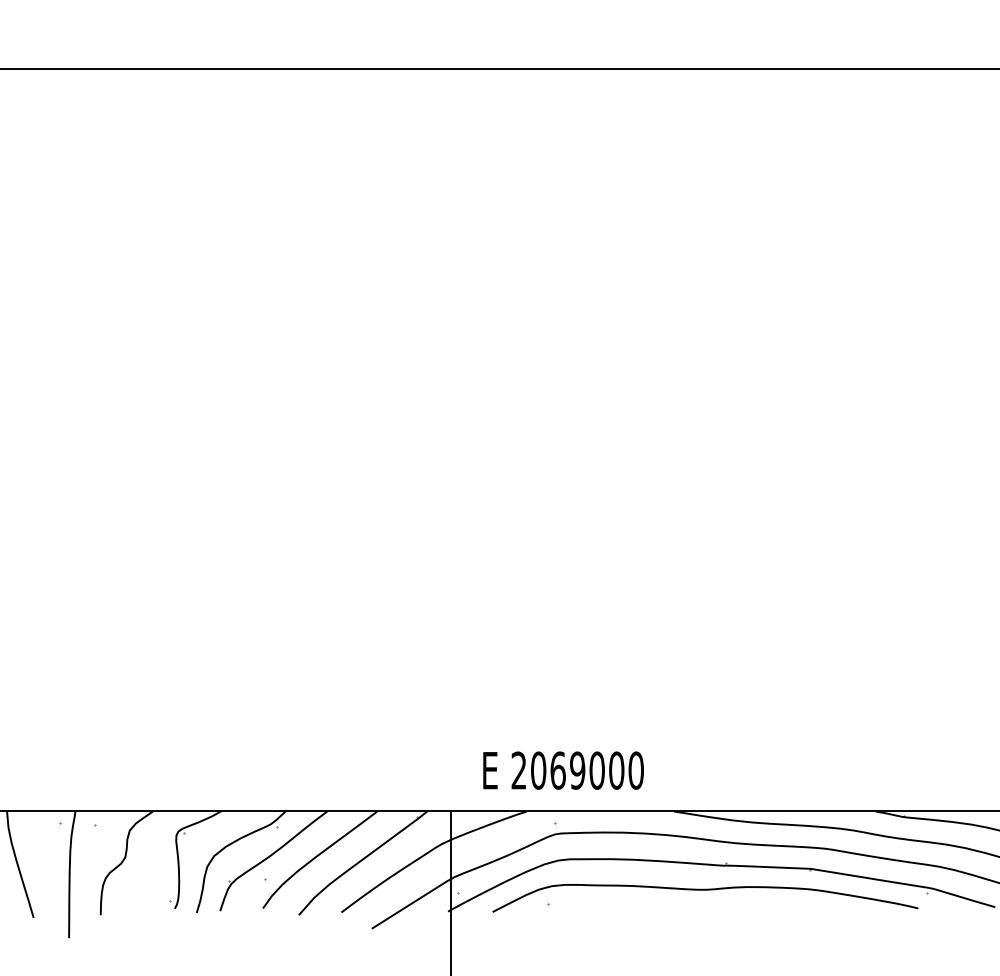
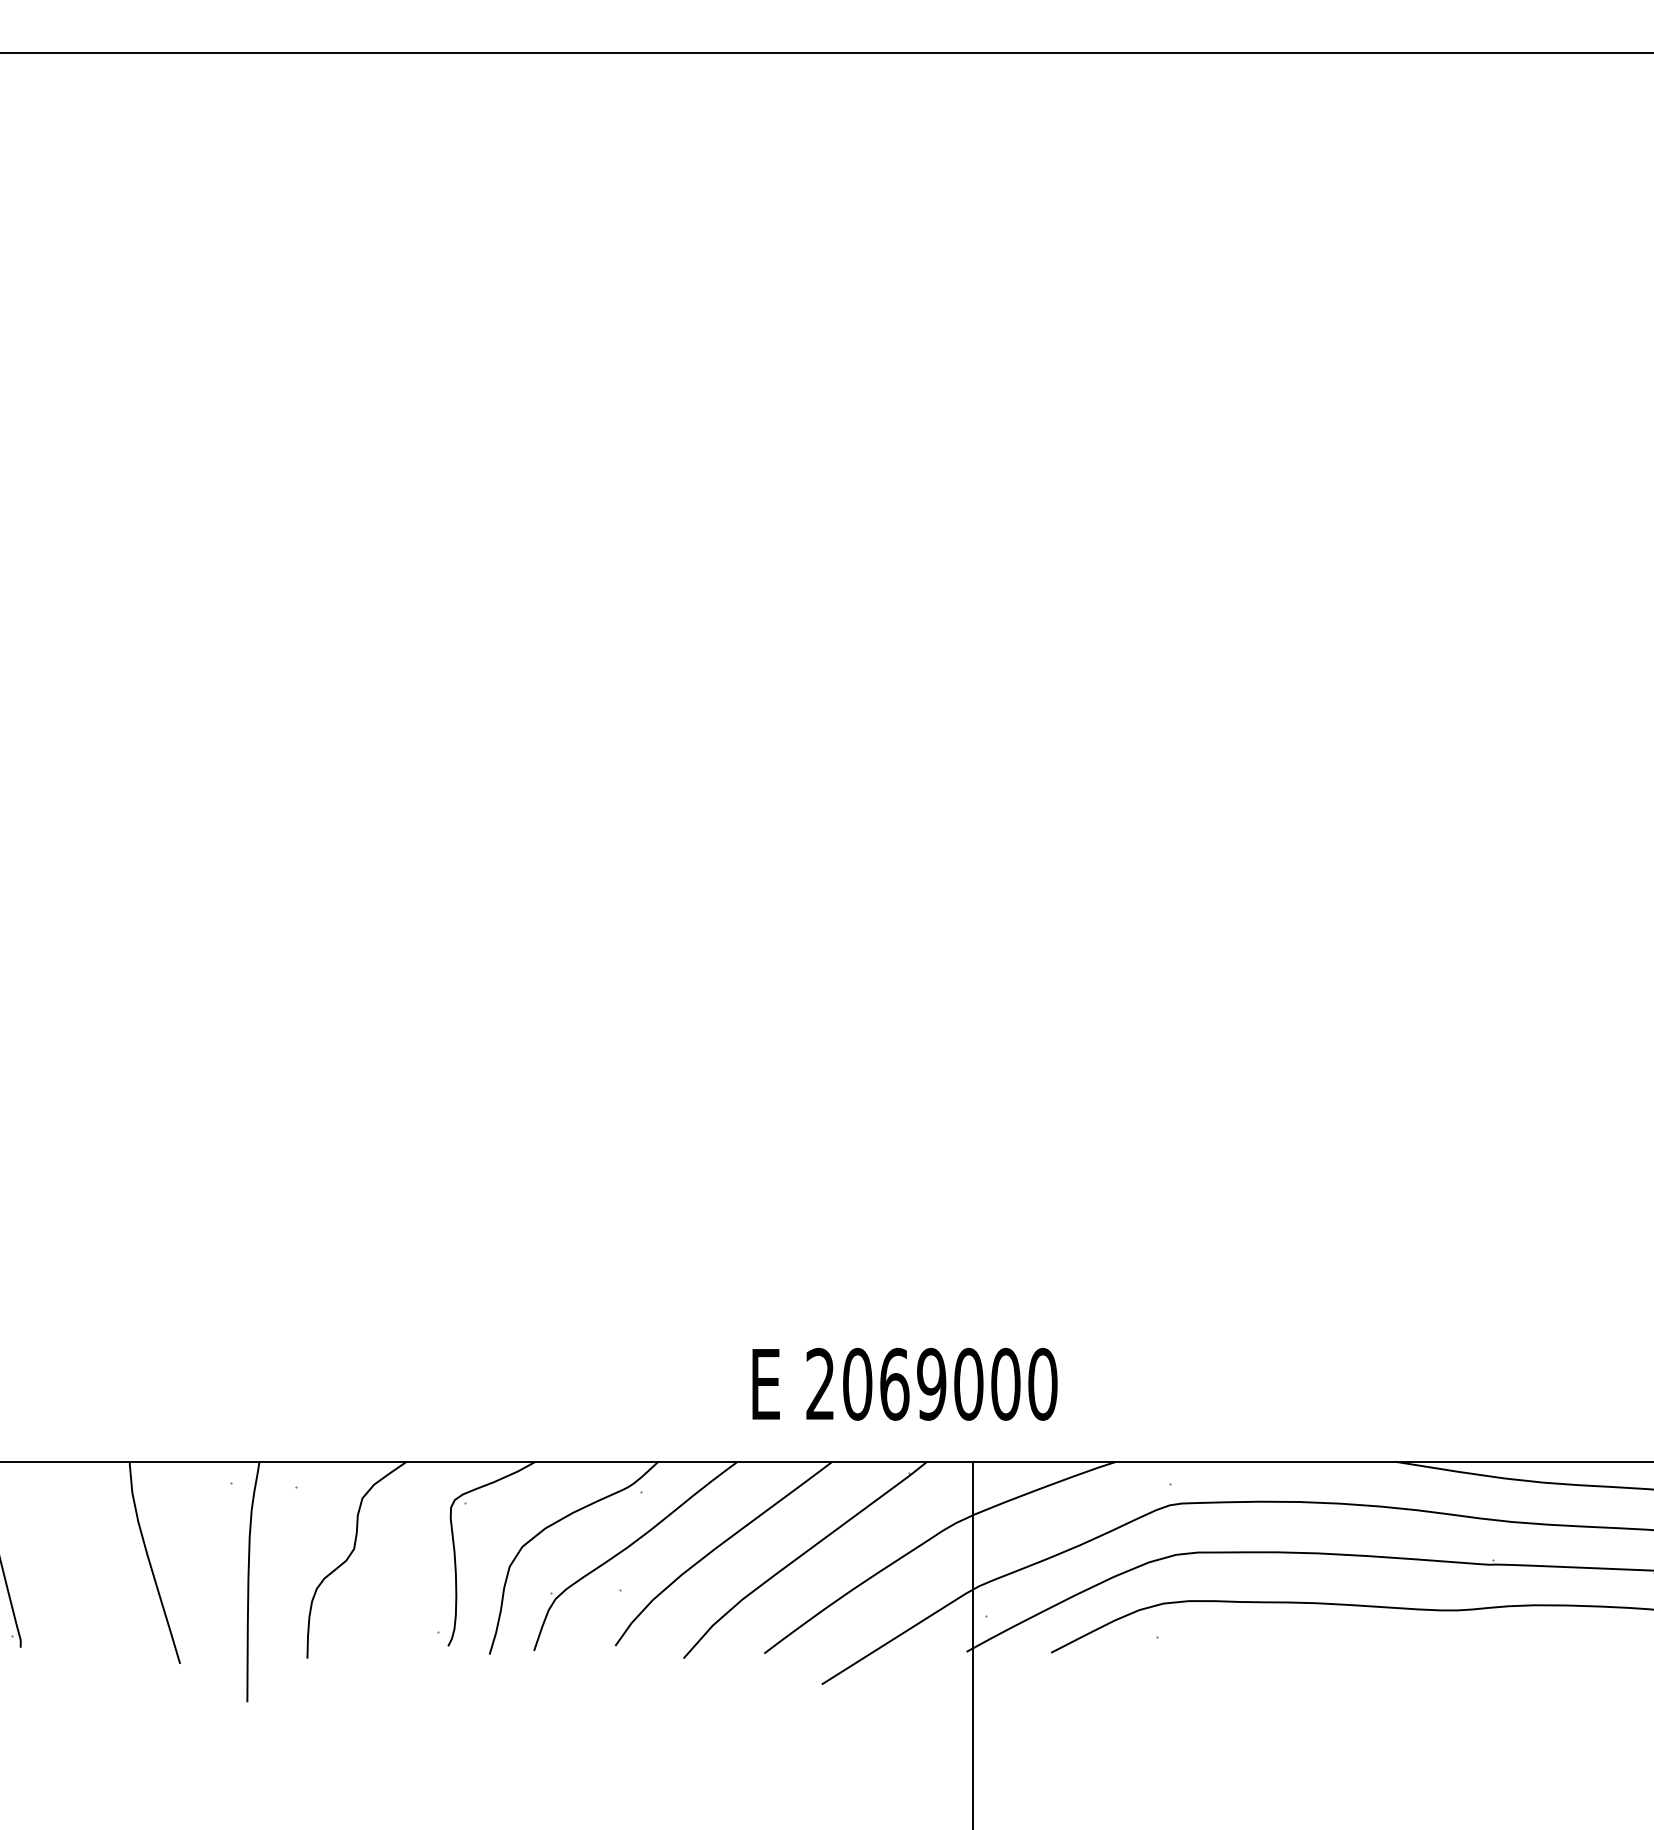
text: (563, 770) -> (904, 1384), moved

